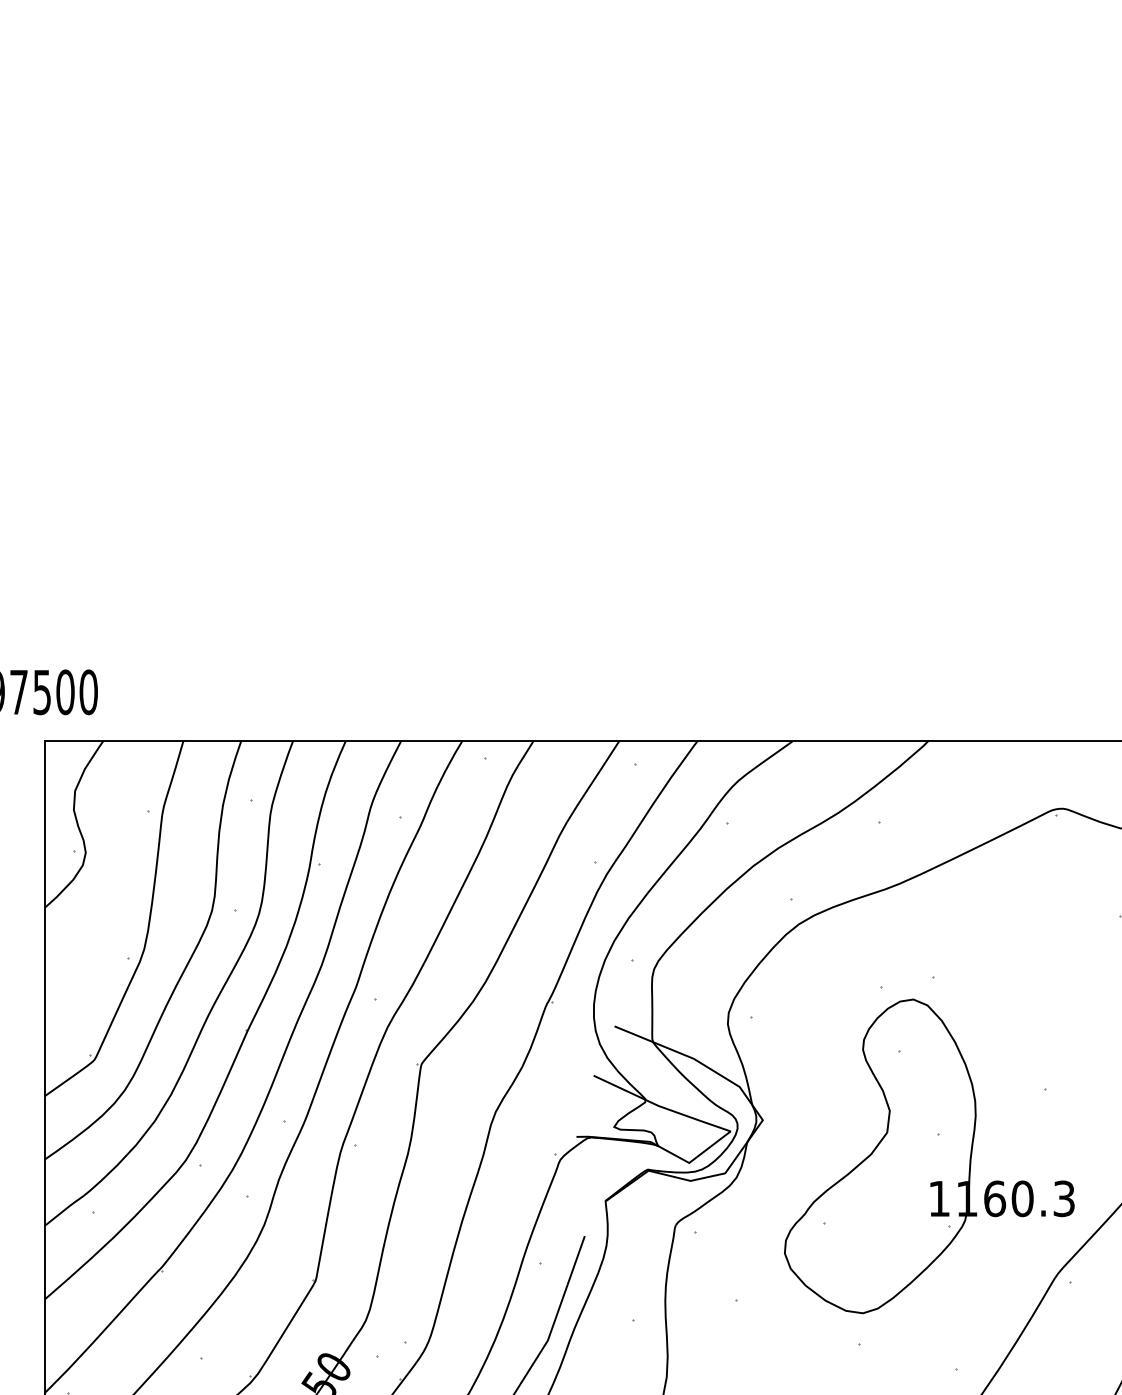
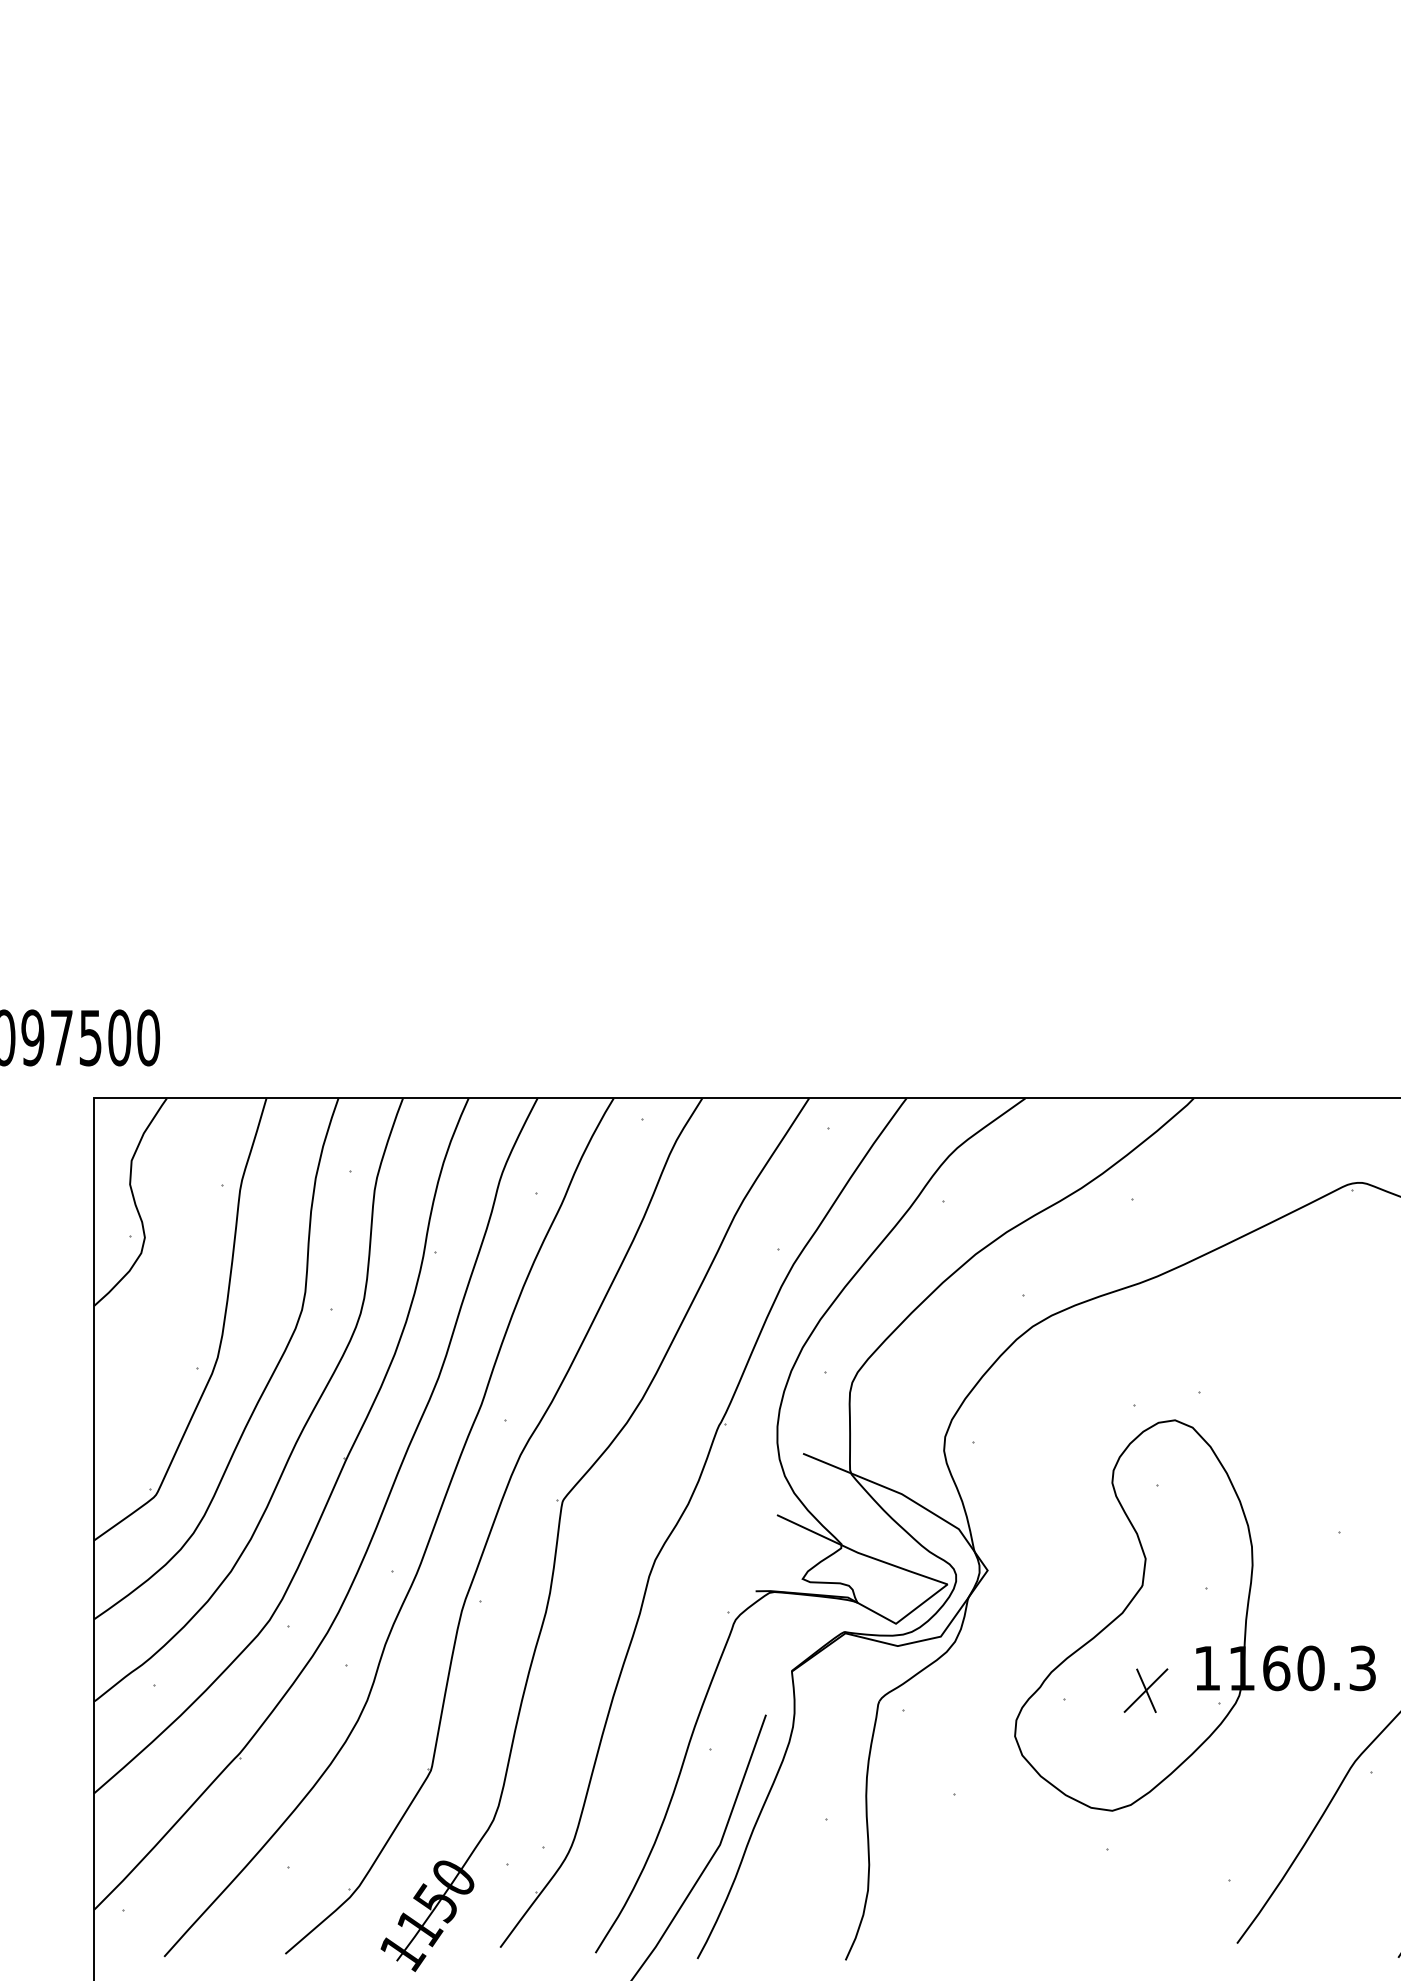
part: (889, 1216) -> (1145, 1690), added

